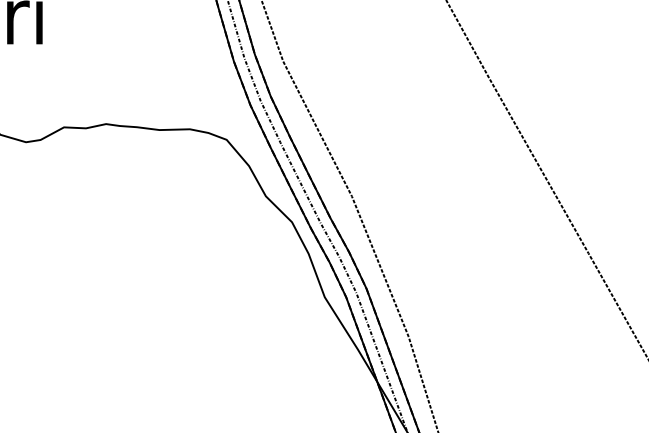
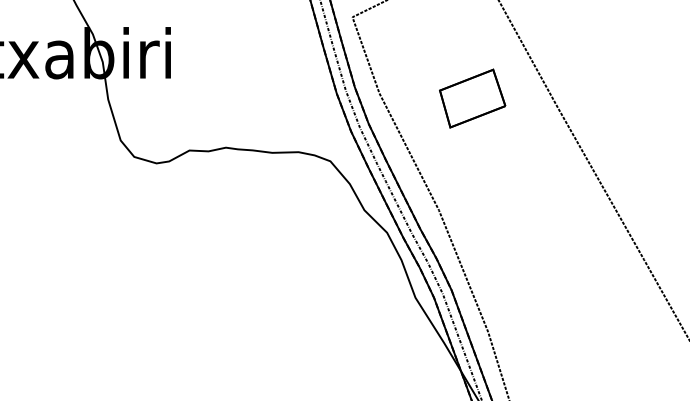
part: (390, 67) -> (472, 98), added

